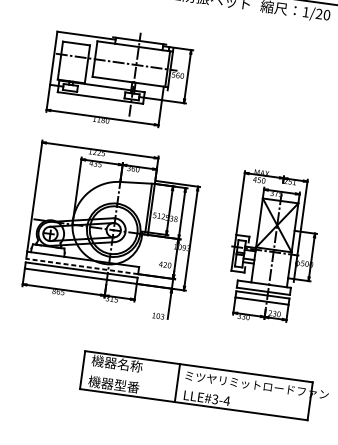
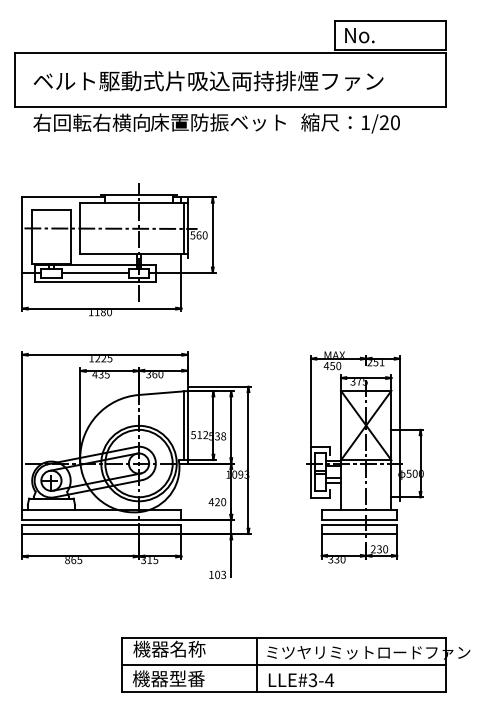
line: (100, 91) -> (94, 272), added
line: (81, 266) -> (101, 520), dashed -> solid
line: (196, 385) -> (283, 664), added

